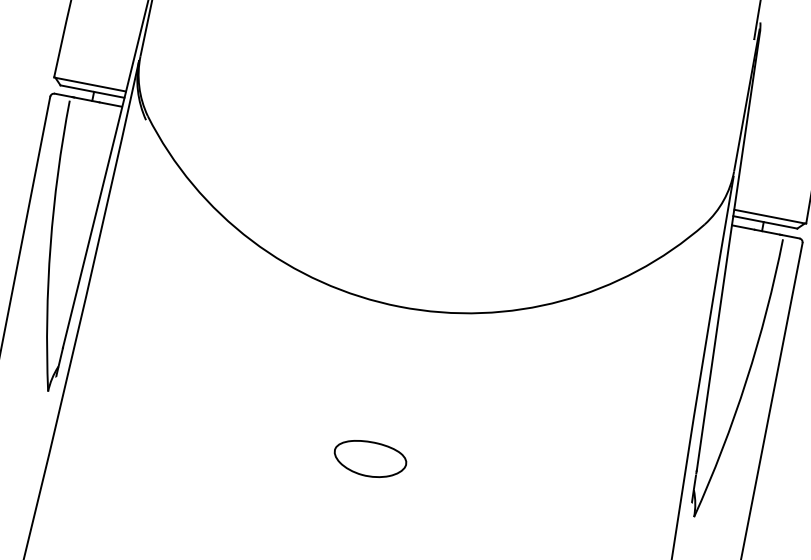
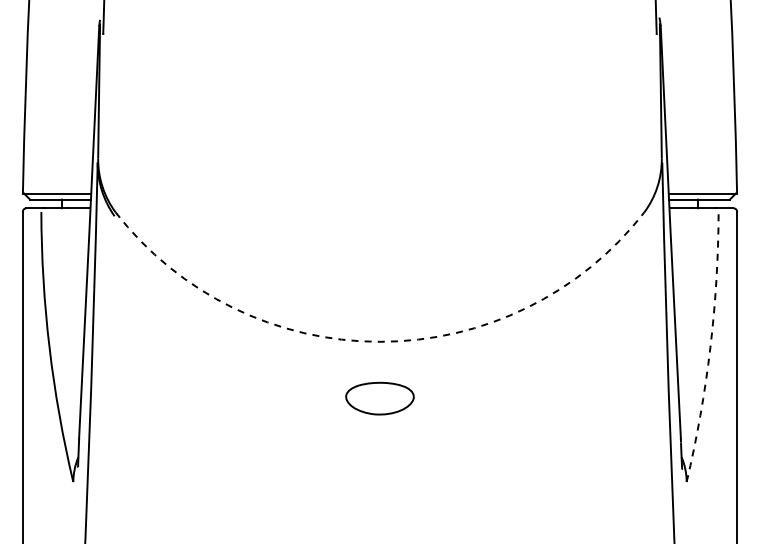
arc: (400, 306) -> (380, 341), solid -> dashed
arc: (746, 380) -> (710, 347), solid -> dashed
part: (369, 458) -> (379, 398), moved

